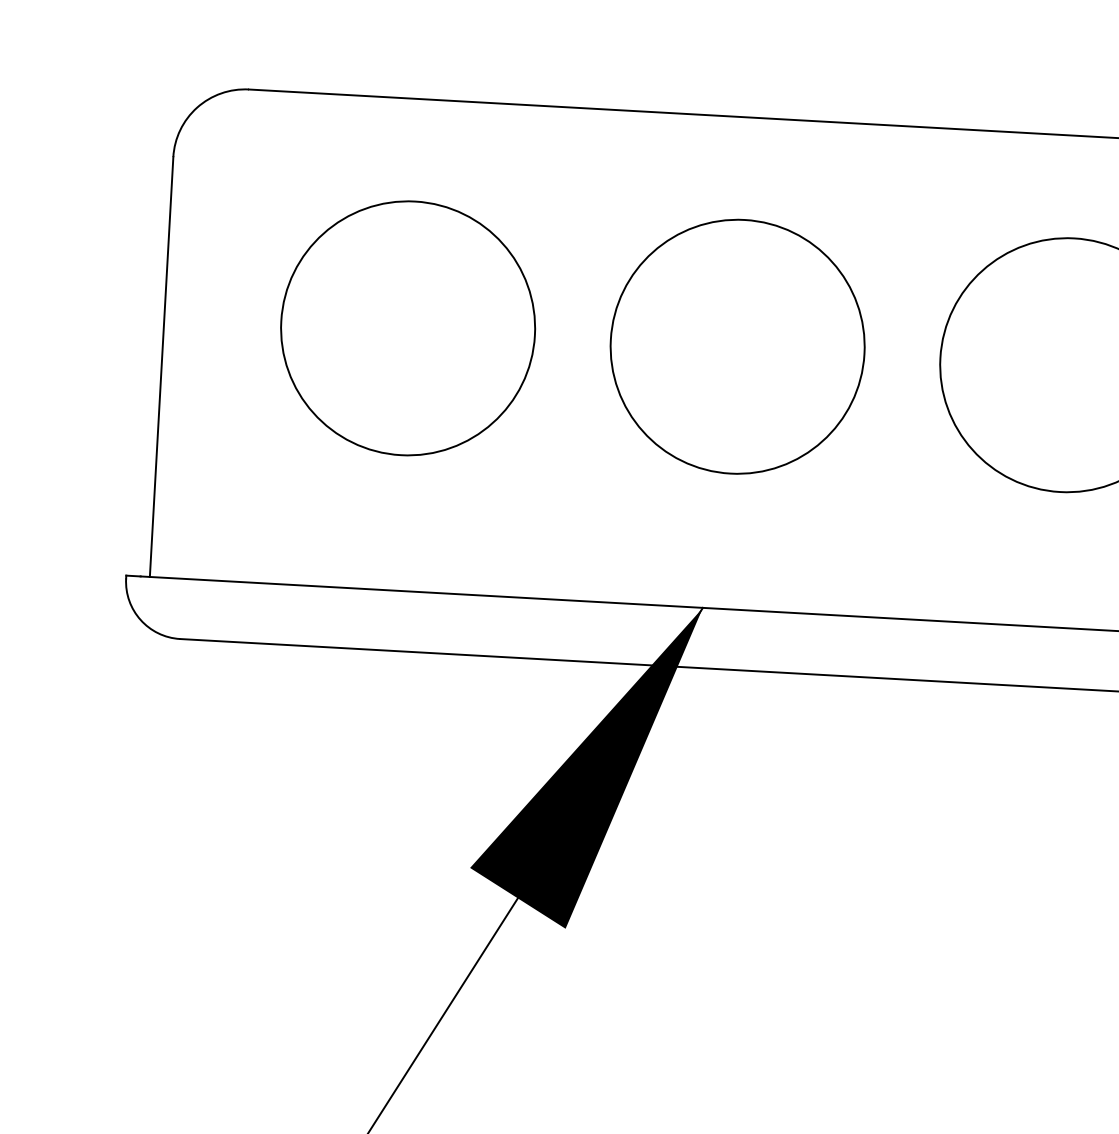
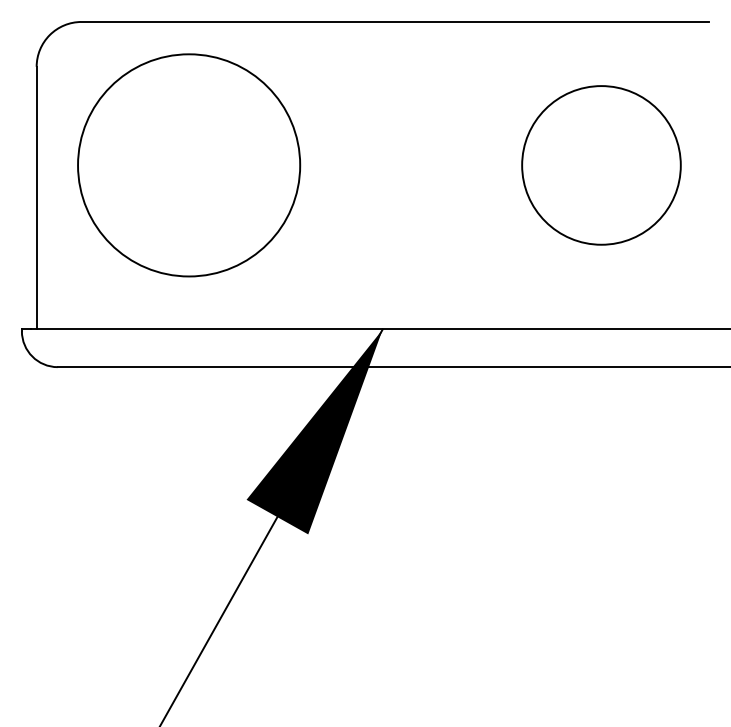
circle: (407, 328) -> (188, 165), size x1.4
circle: (738, 346) -> (395, 165), removed

